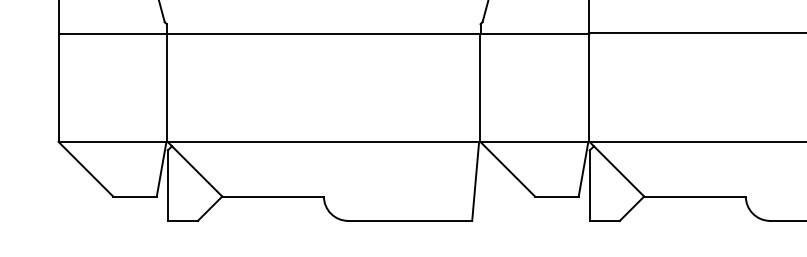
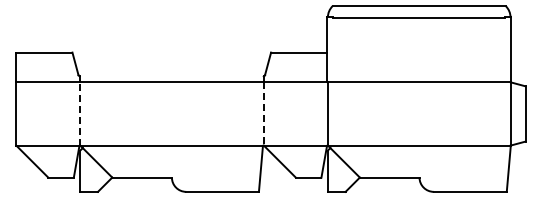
line: (168, 87) -> (80, 113), solid -> dashed
line: (479, 87) -> (263, 113), solid -> dashed

